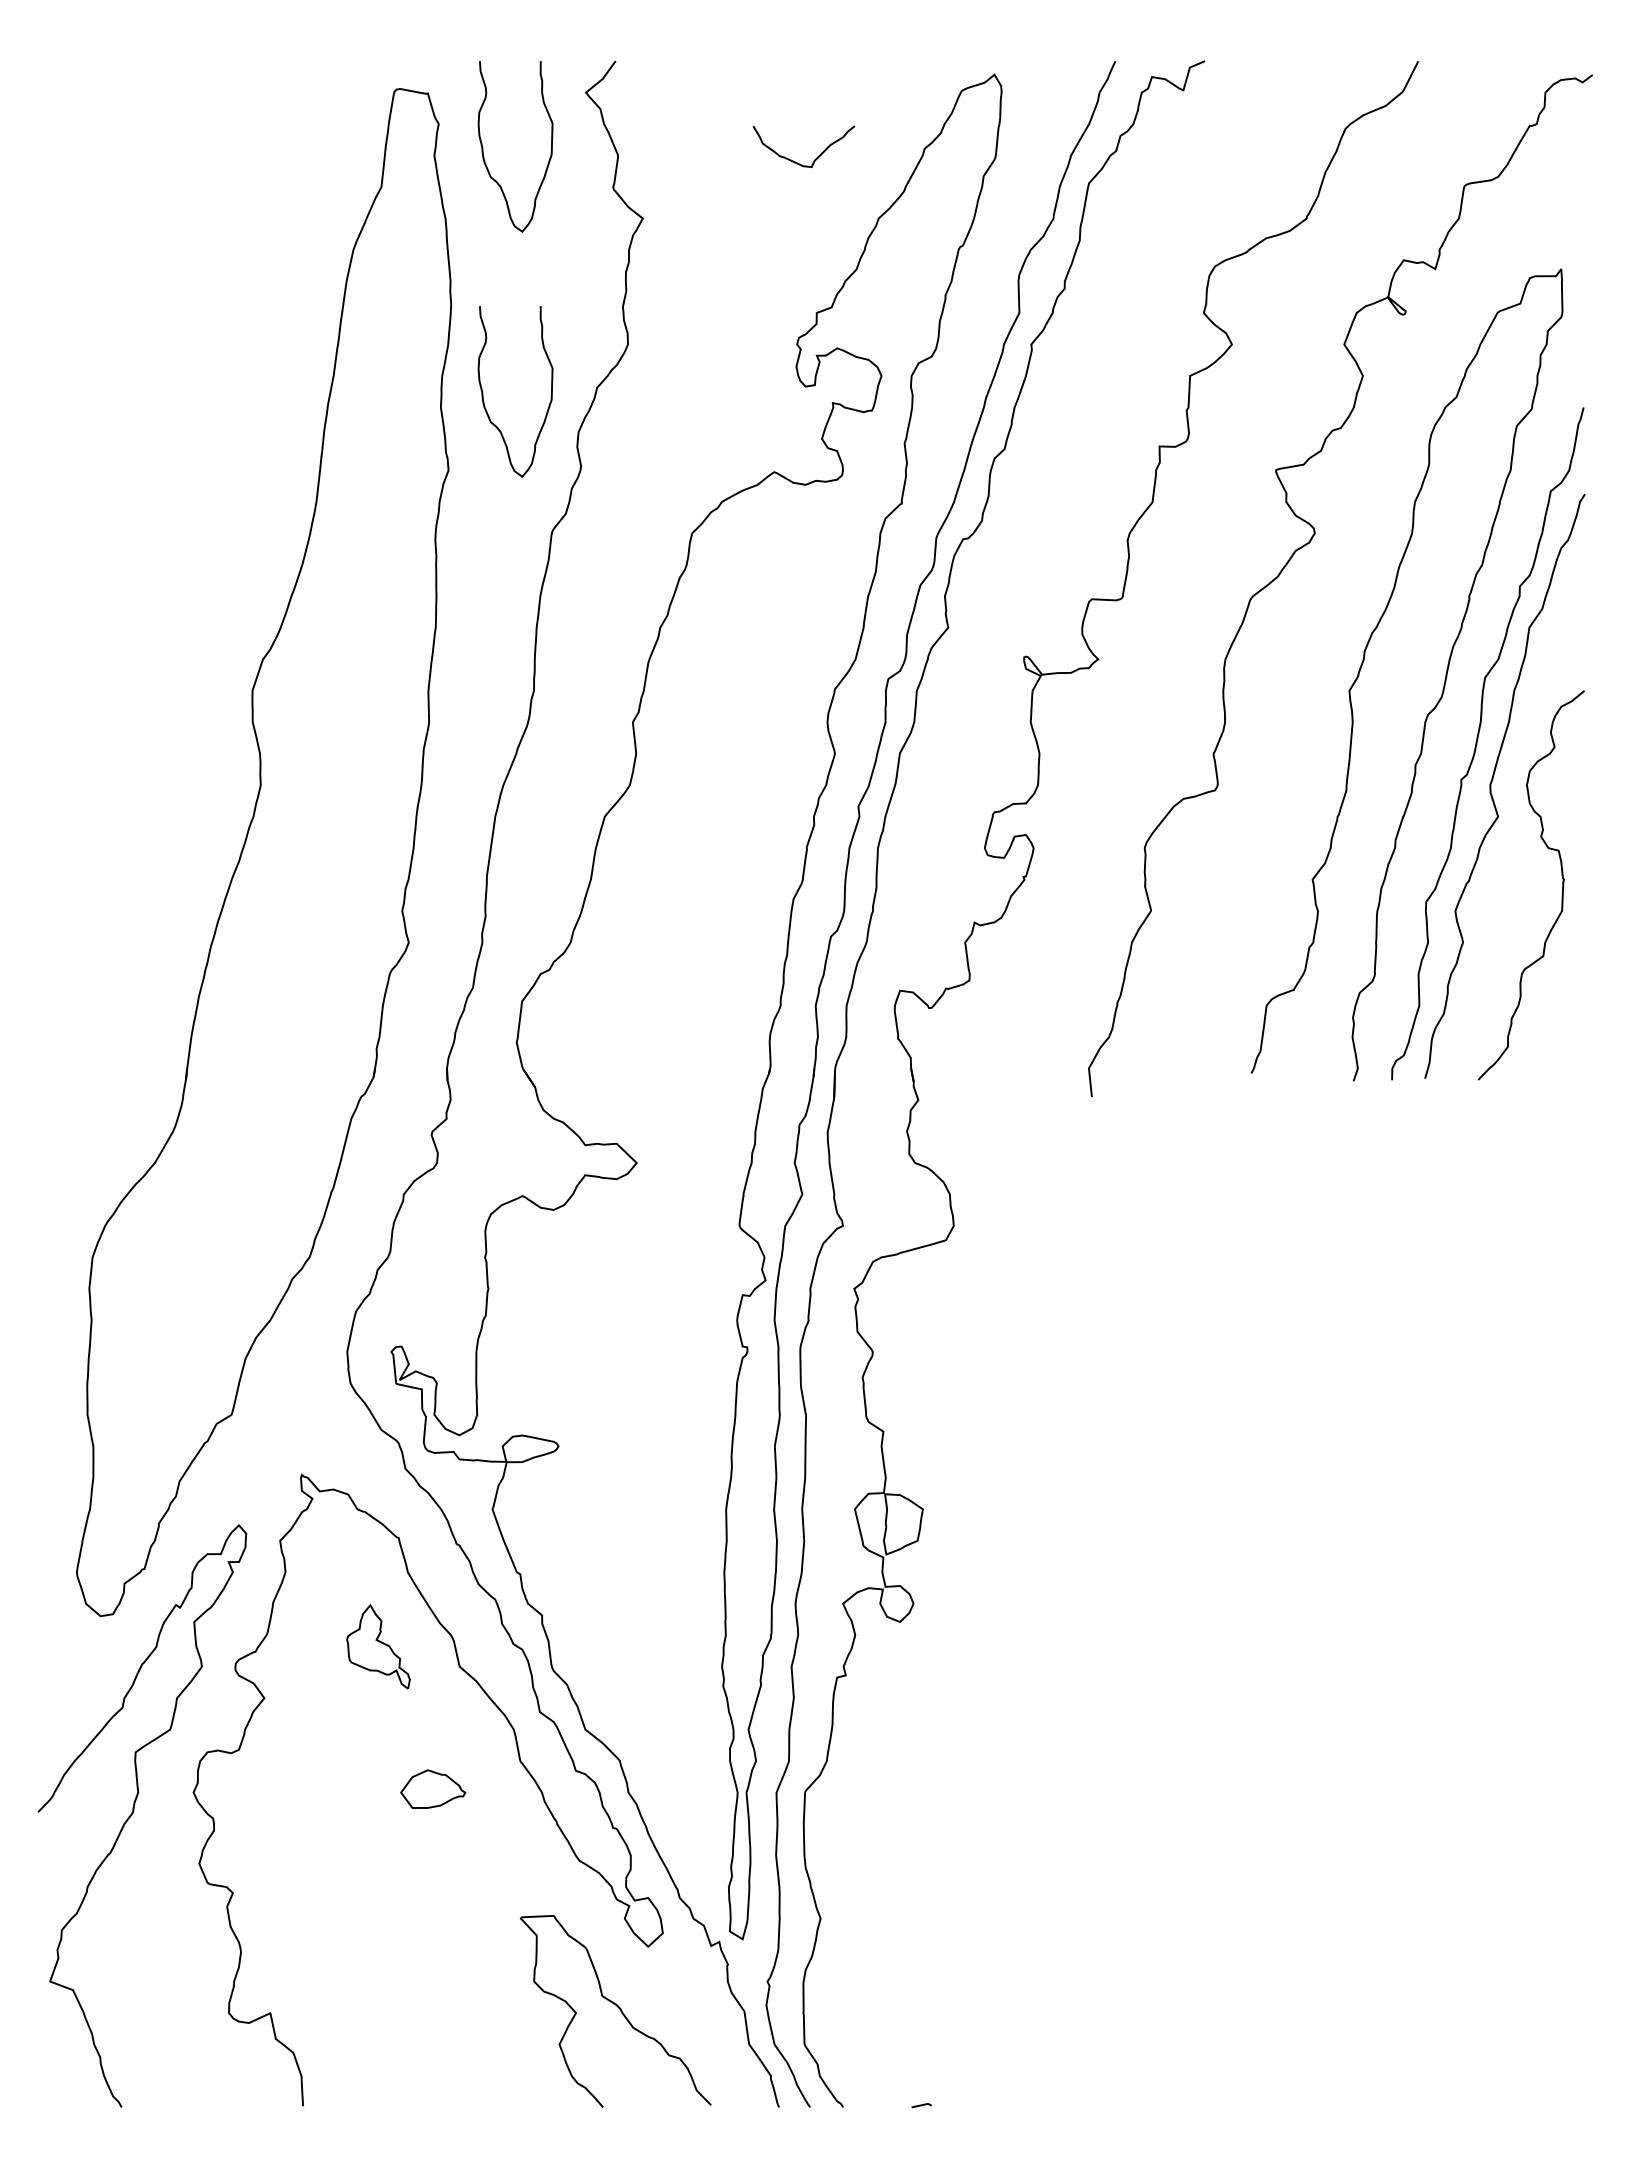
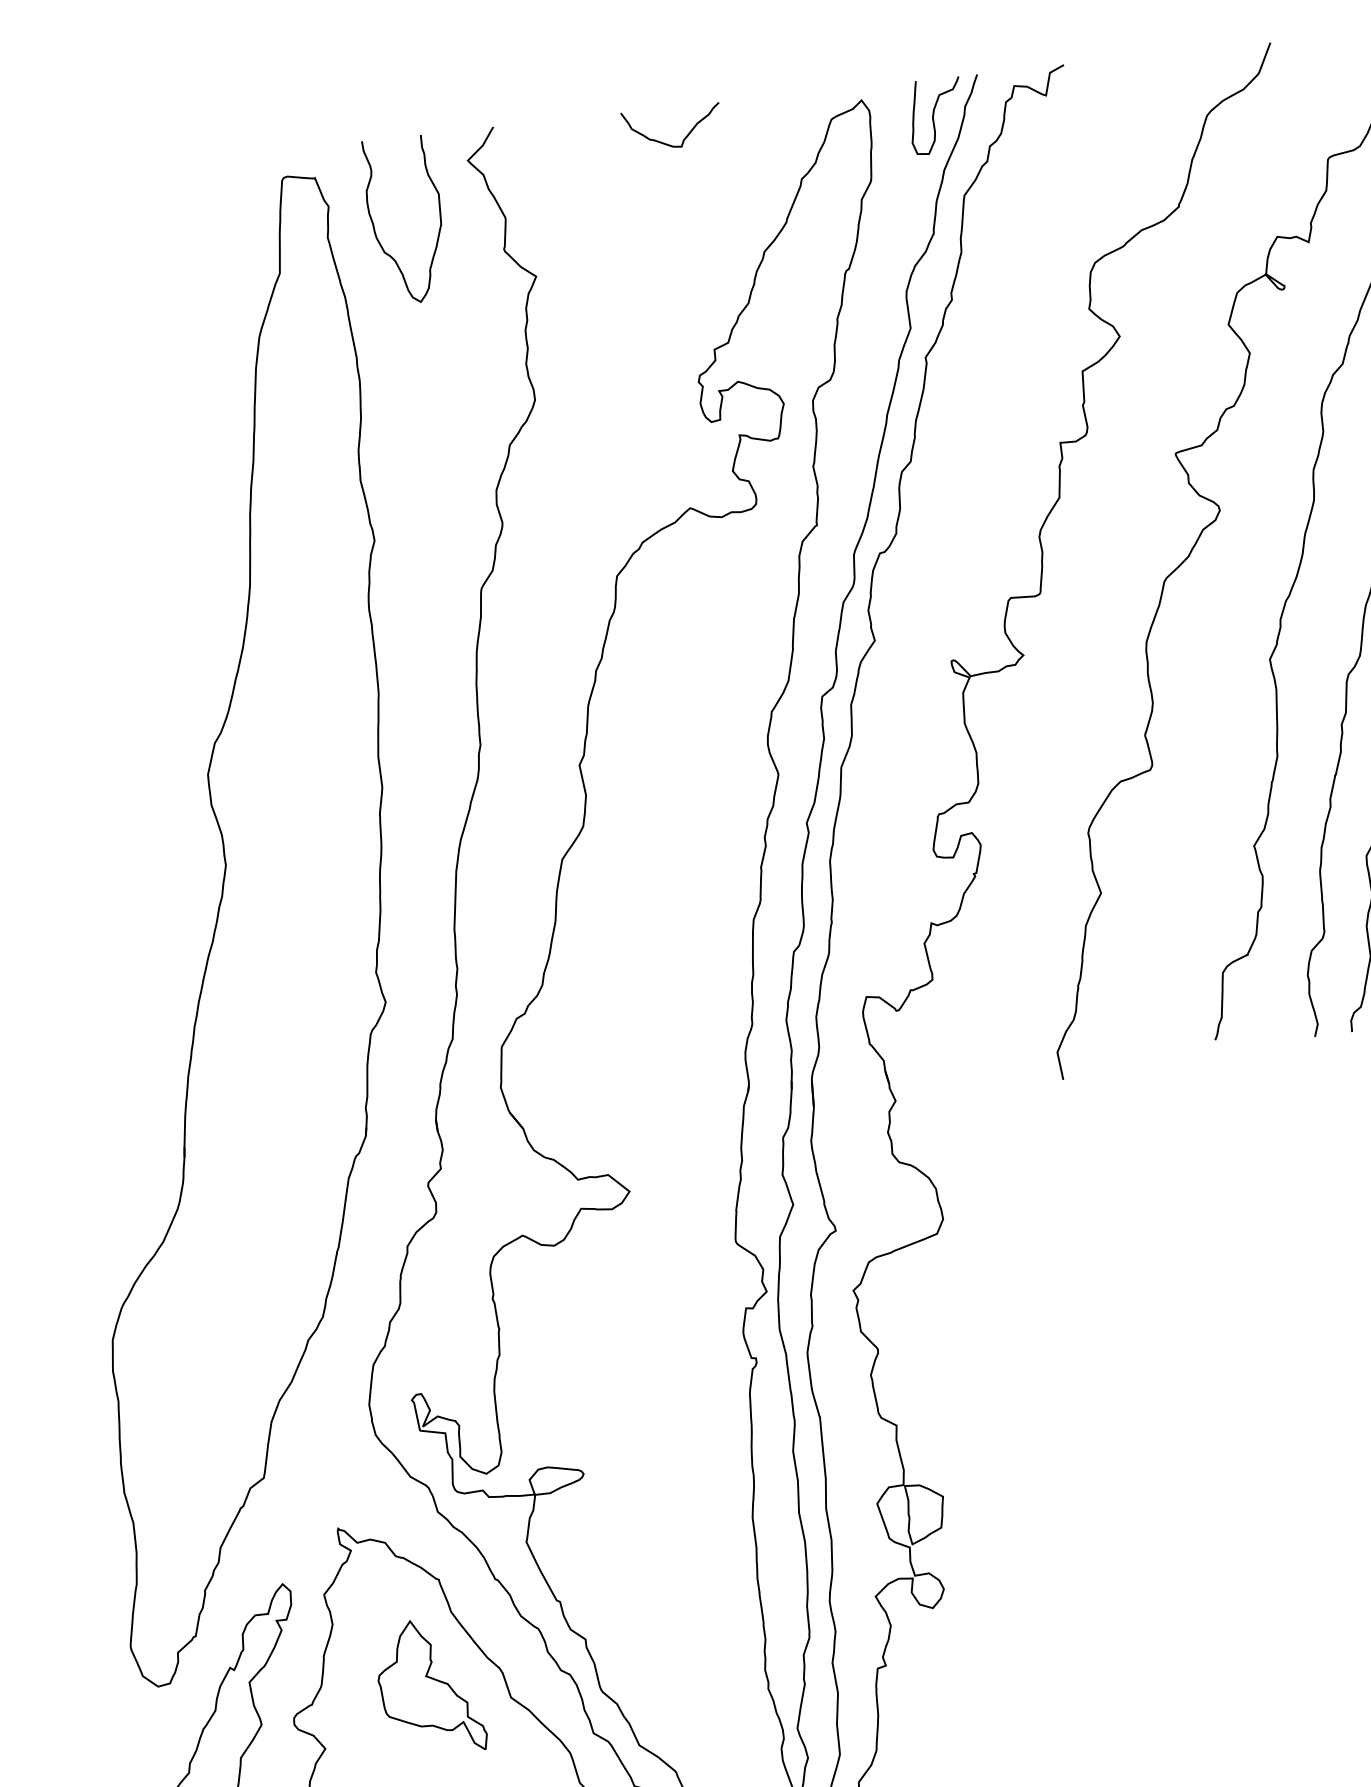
curve: (1066, 99) -> (933, 116), added
curve: (815, 158) -> (684, 137), moved
curve: (483, 392) -> (400, 461), removed
part: (378, 1646) -> (430, 1686), size x1.67

